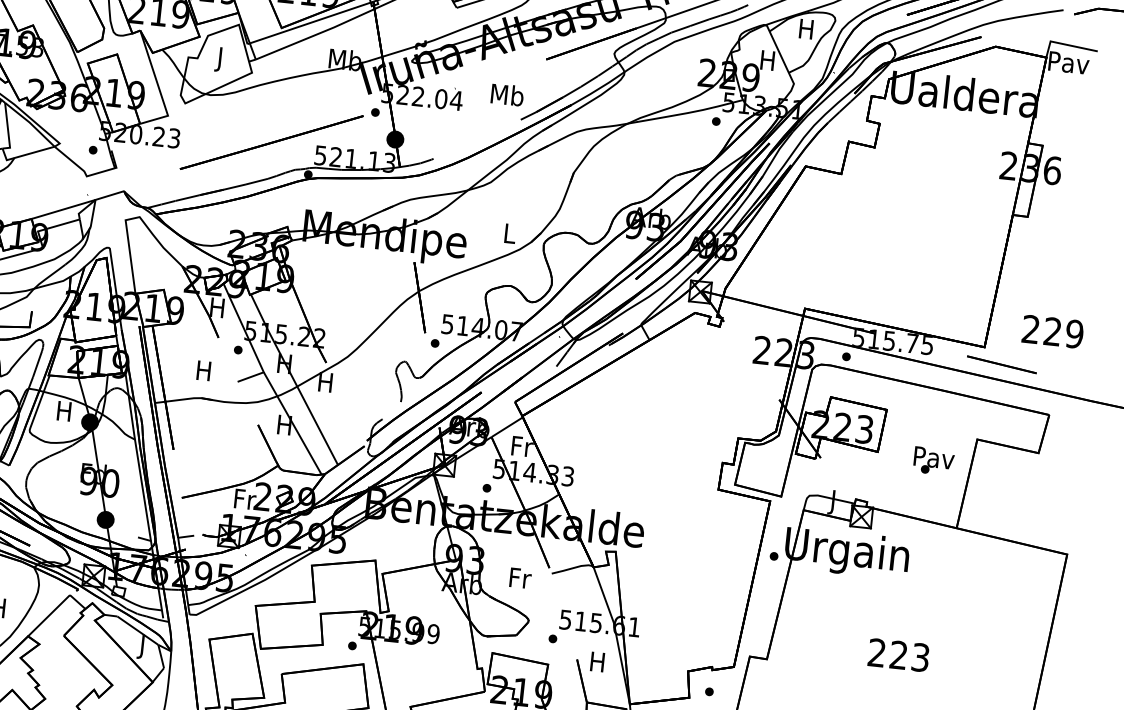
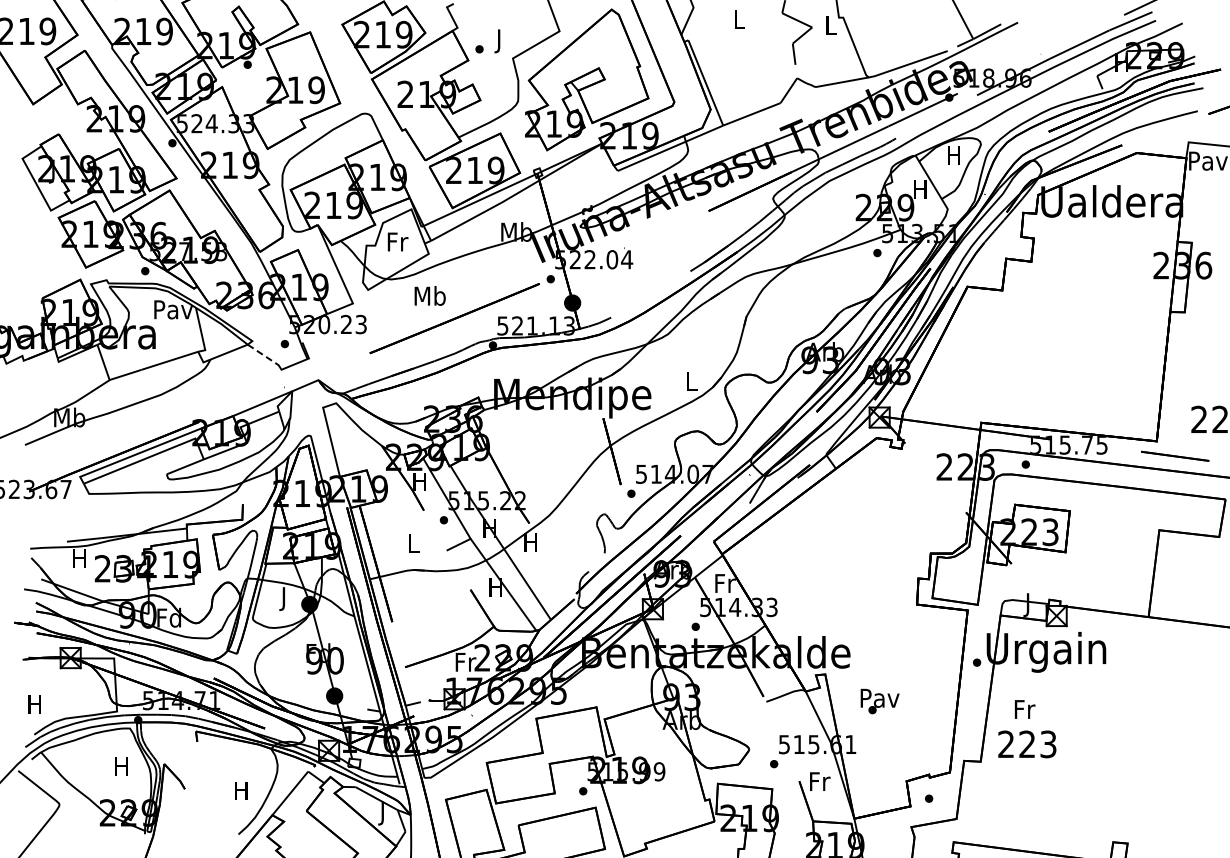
text: (220, 59) -> (397, 244), J -> Fr
text: (506, 94) -> (429, 295), moved
line: (69, 158) -> (263, 354), solid -> dashed
text: (204, 370) -> (413, 543), H -> L
text: (63, 414) -> (283, 599), H -> J
text: (933, 461) -> (879, 701), moved
text: (521, 578) -> (1025, 709), moved
text: (898, 655) -> (1027, 744), moved
text: (598, 662) -> (820, 781), H -> Fr

